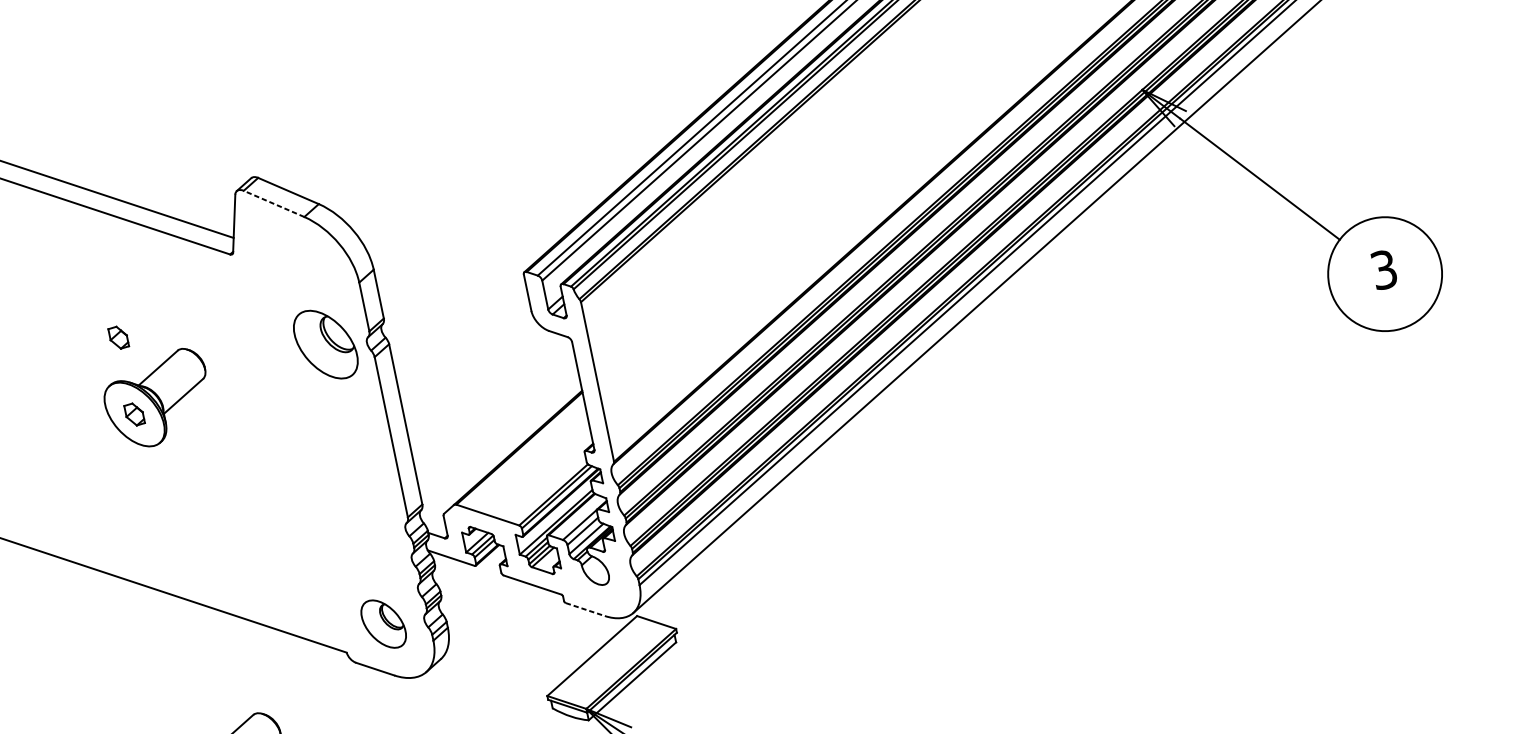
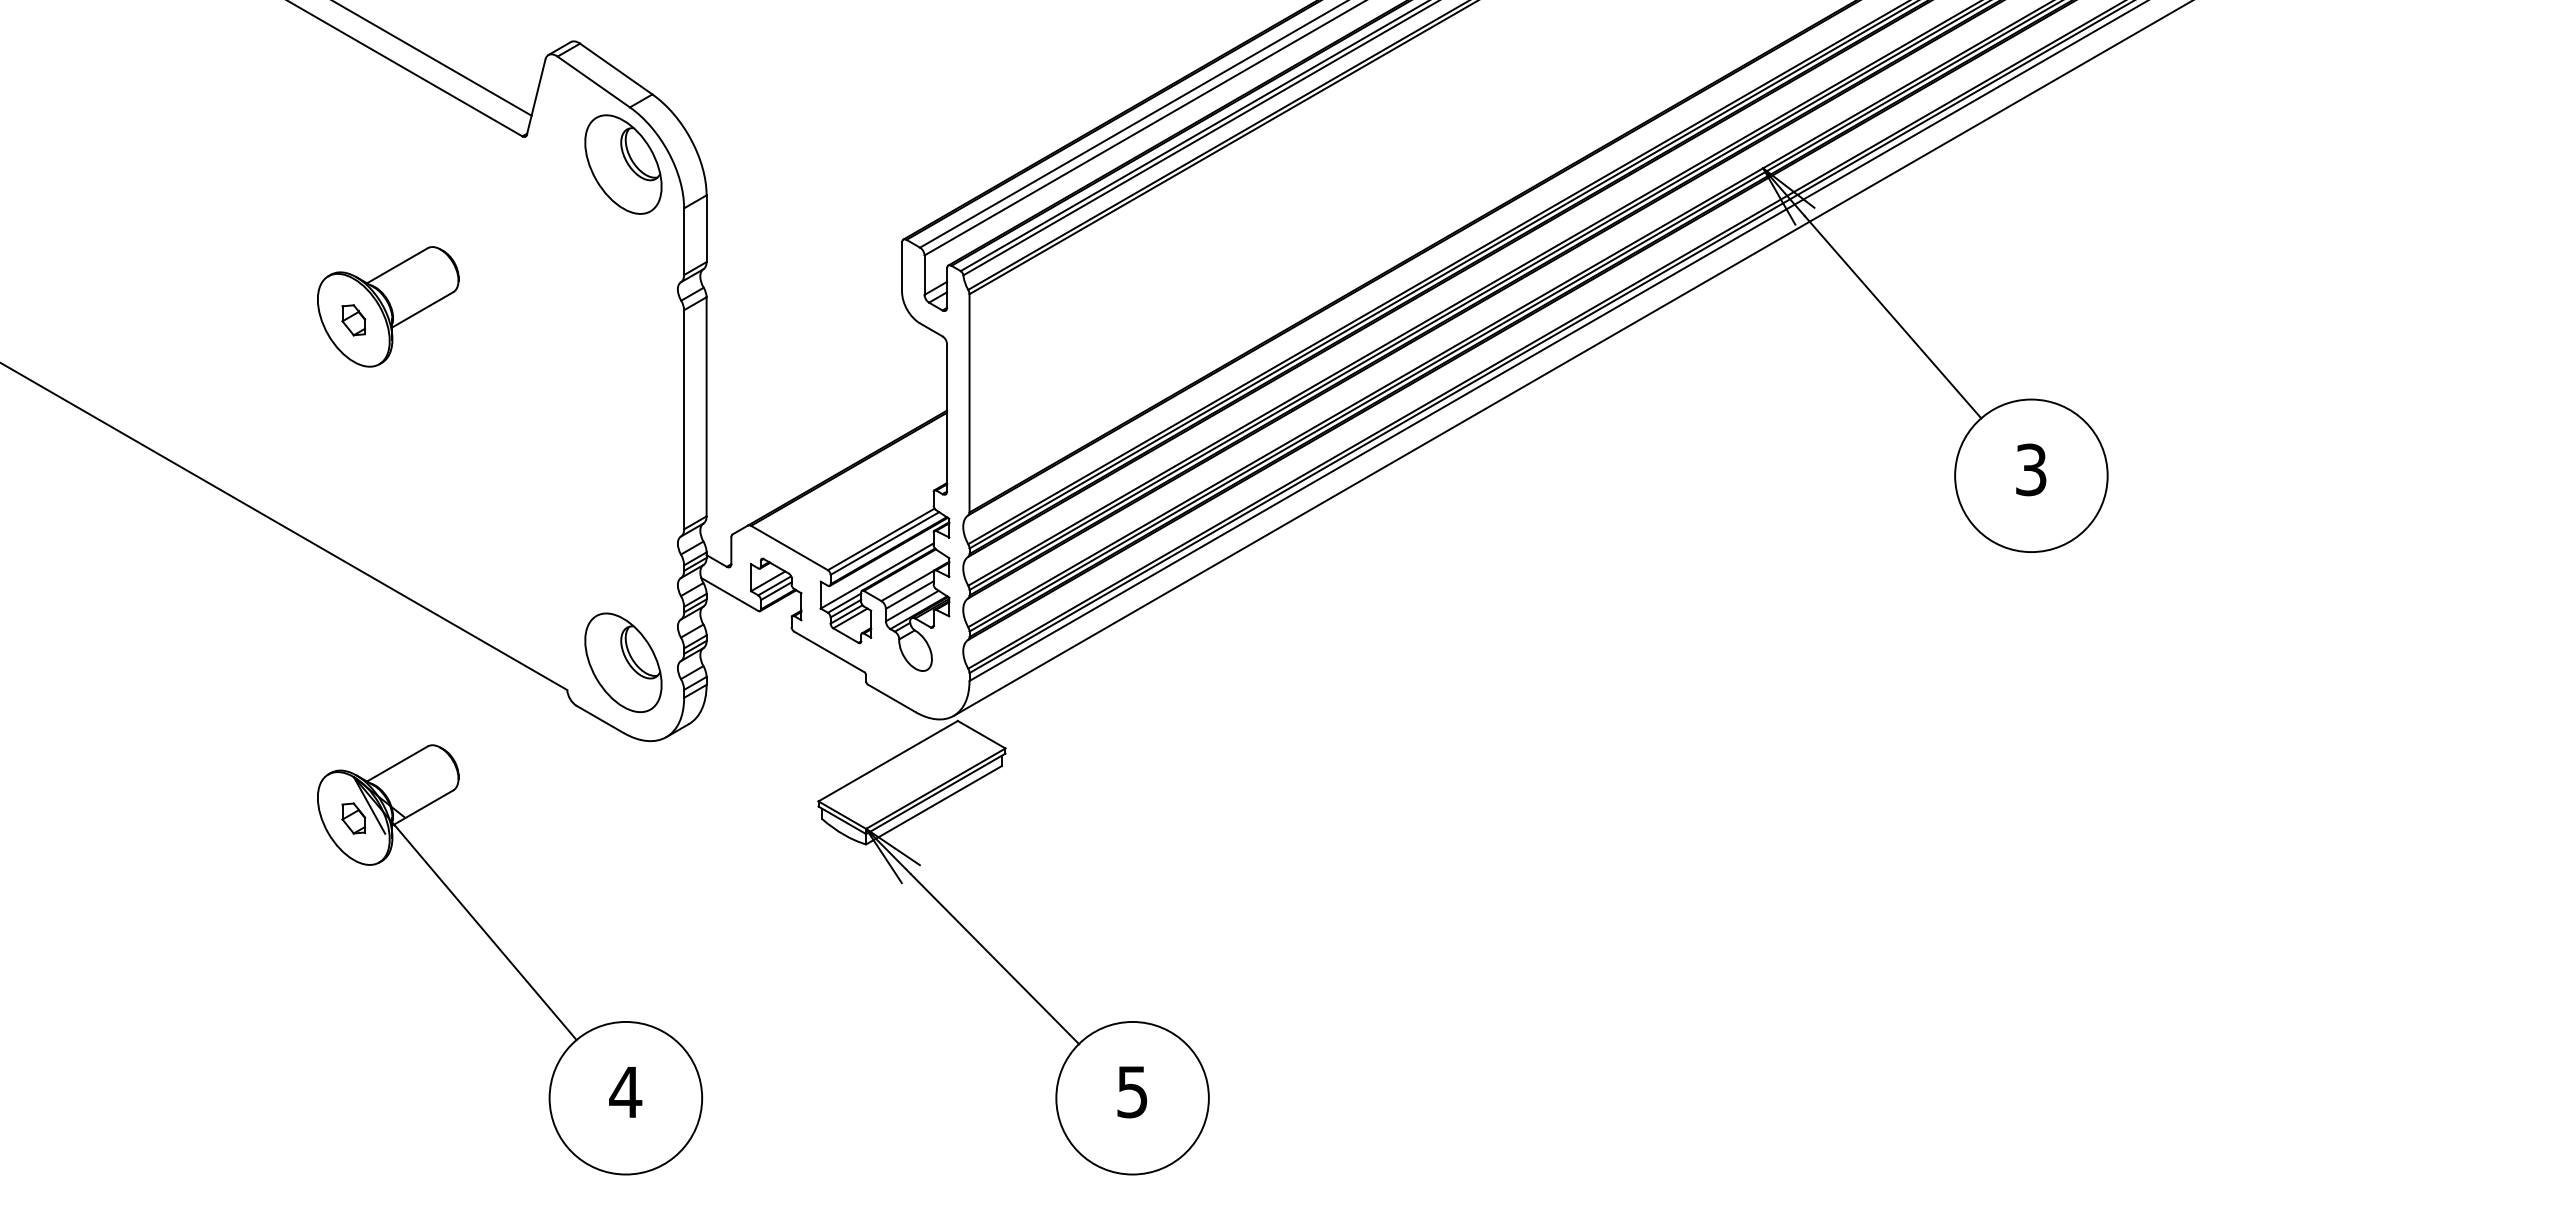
line: (273, 203) -> (593, 81), dashed -> solid
part: (118, 337) -> (353, 215), removed
part: (325, 344) -> (623, 164), moved
line: (585, 609) -> (891, 698), dashed -> solid
part: (383, 623) -> (623, 662), size x1.43

